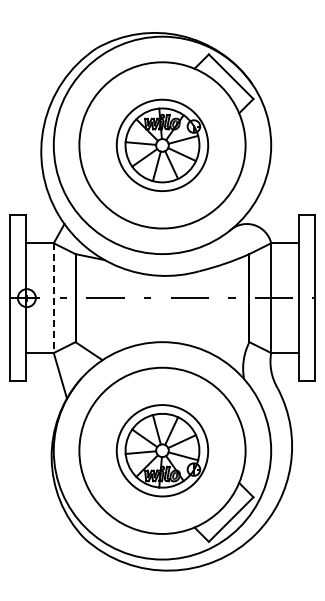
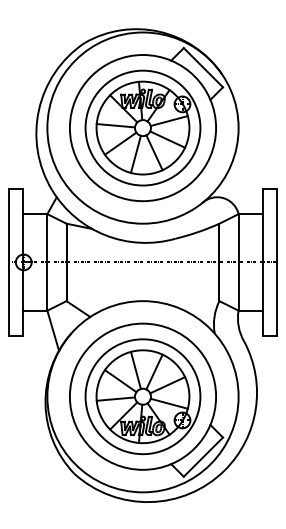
part: (162, 145) -> (143, 128), size x1.43
line: (53, 298) -> (47, 262), dashed -> solid
part: (162, 450) -> (143, 396), size x1.43

